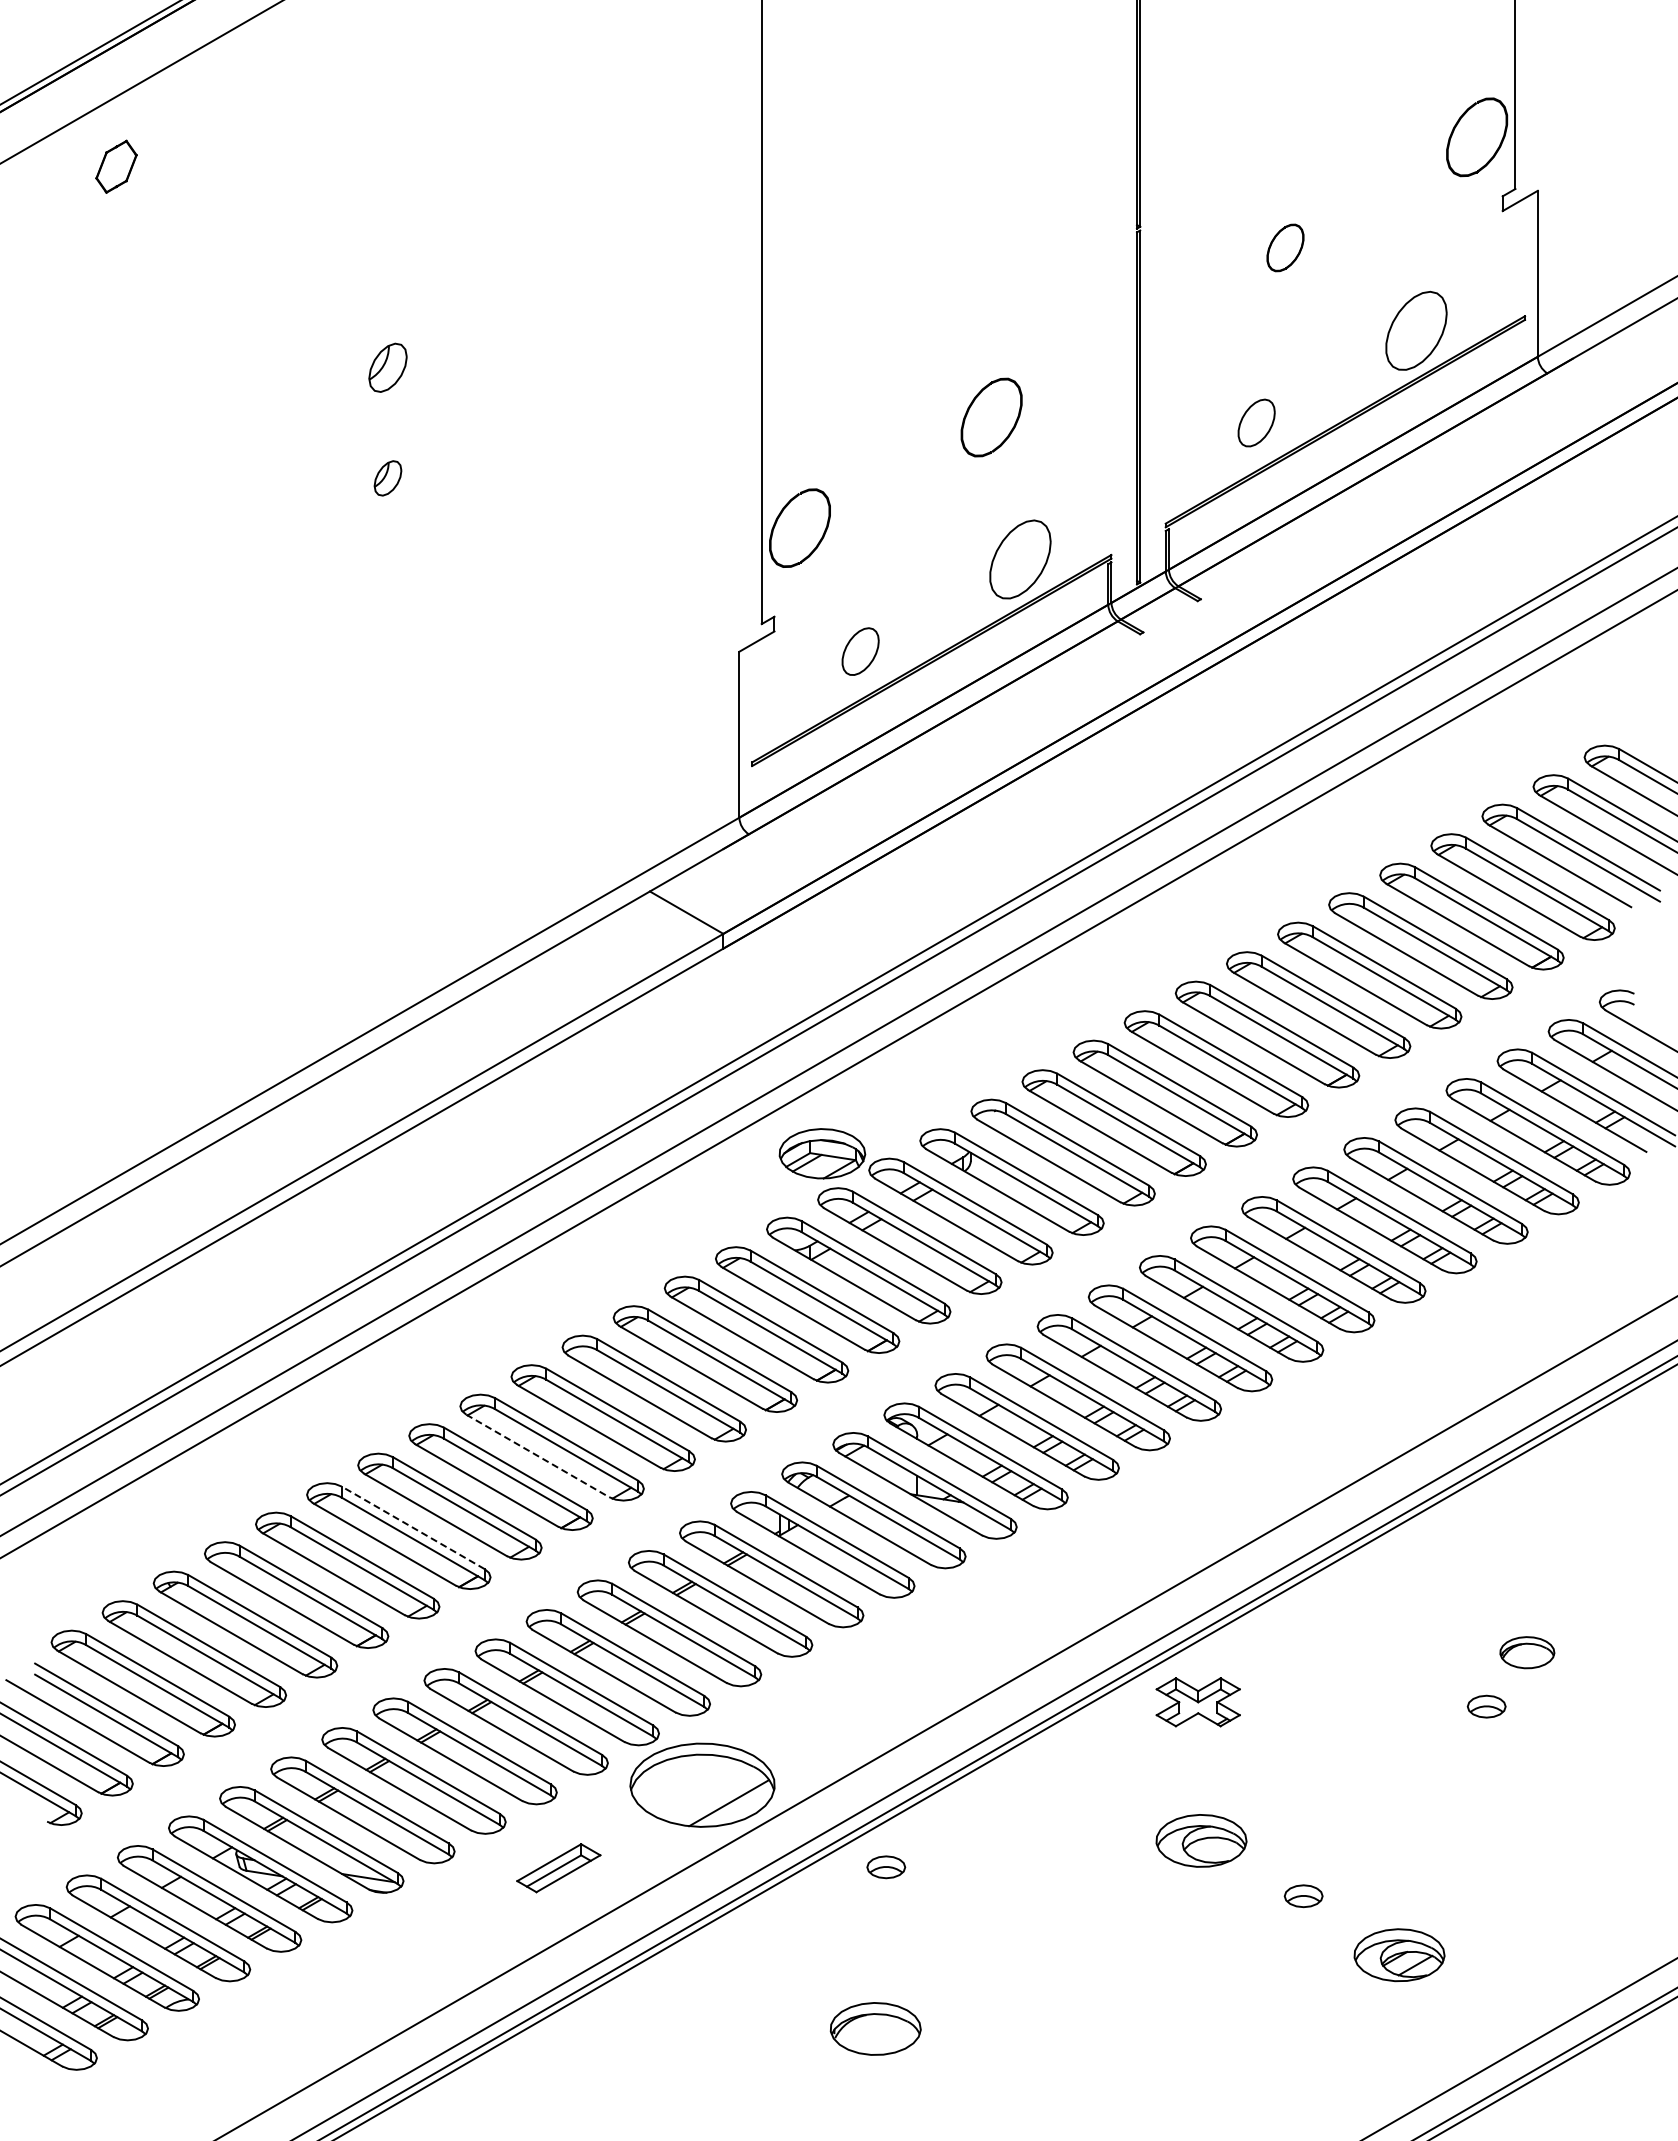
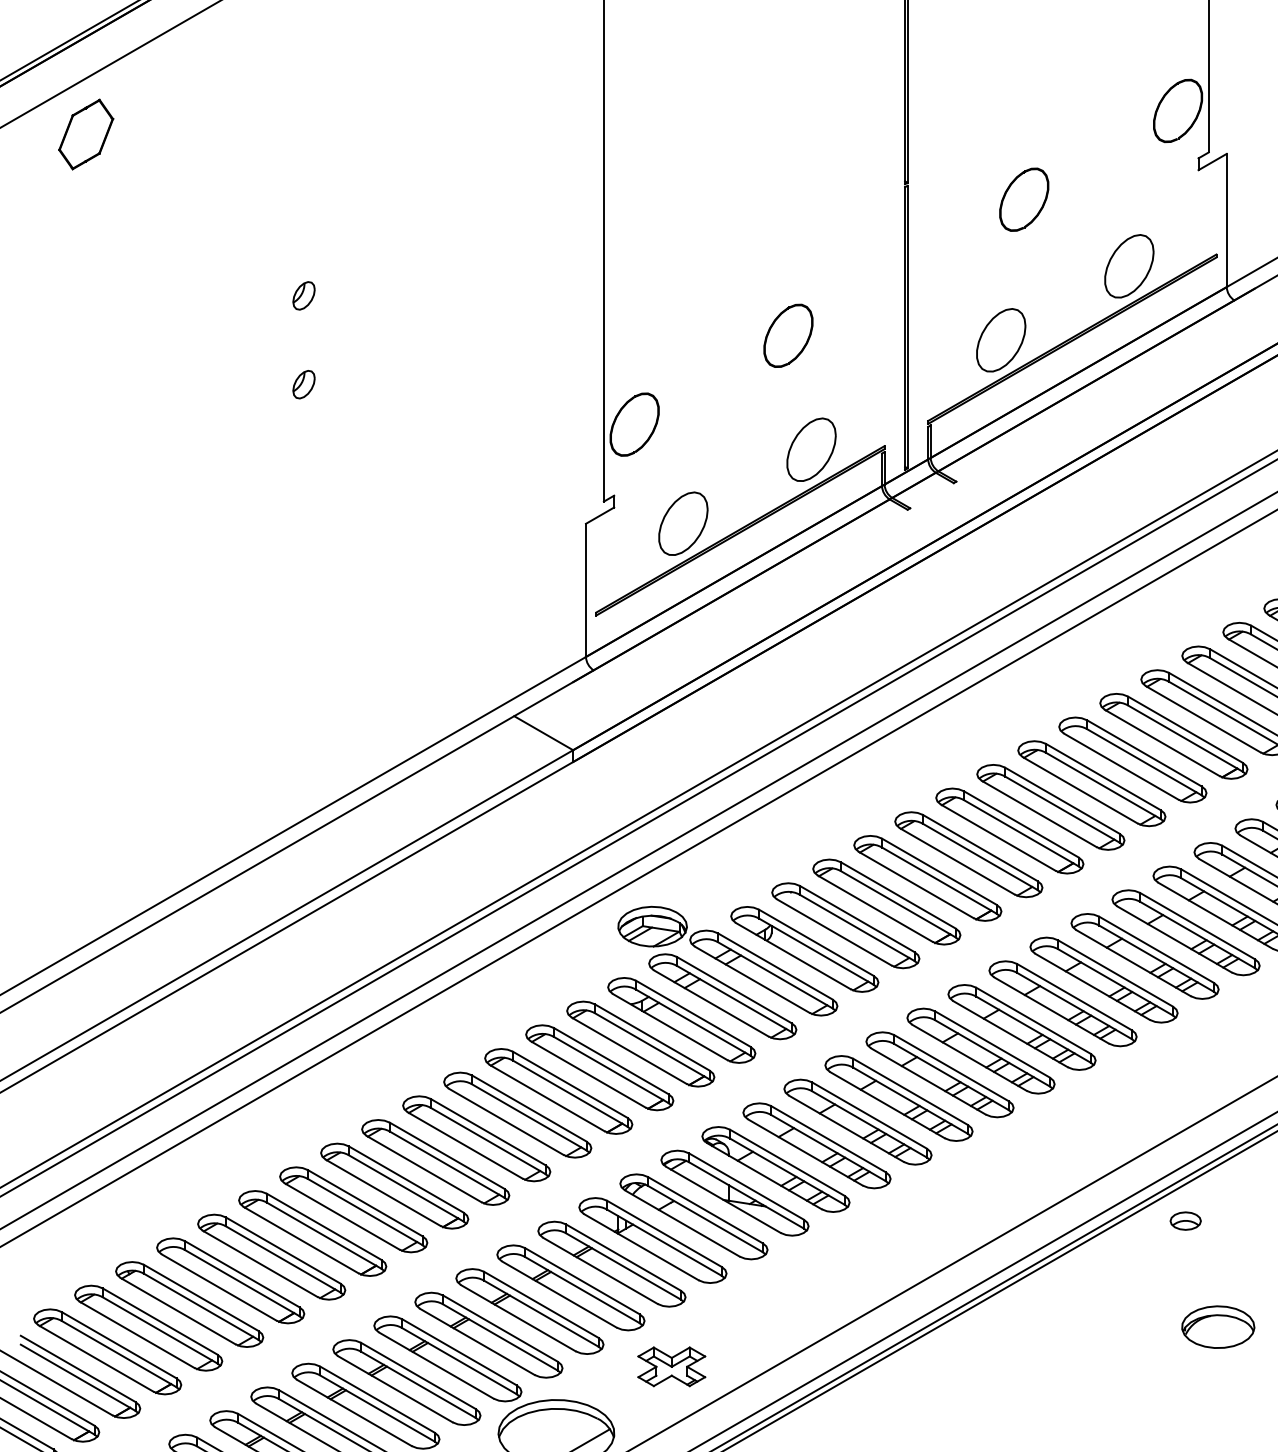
part: (116, 166) -> (86, 134), size x1.67
part: (1285, 247) -> (1024, 199), size x1.67
part: (387, 367) -> (303, 295), size x0.71
part: (1256, 422) -> (1000, 339), size x1.67
part: (860, 651) -> (683, 523), size x1.67
line: (537, 1455) -> (423, 1168), dashed -> solid
line: (413, 1527) -> (324, 1226), dashed -> solid
part: (1527, 1652) -> (1218, 1326), size x1.67
part: (1197, 1702) -> (671, 1367), moved
part: (1486, 1706) -> (1185, 1220), moved

